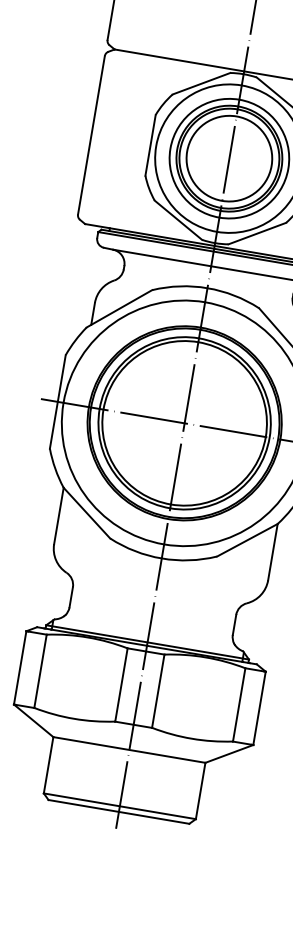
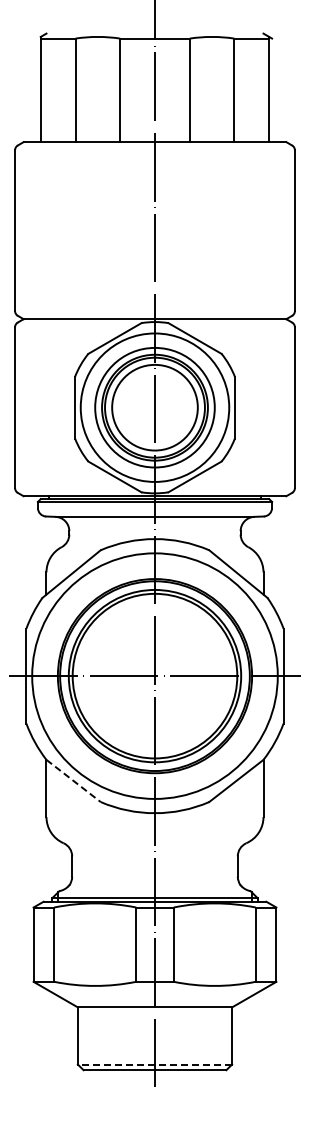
line: (87, 513) -> (74, 781), solid -> dashed
line: (119, 806) -> (154, 1064), solid -> dashed

